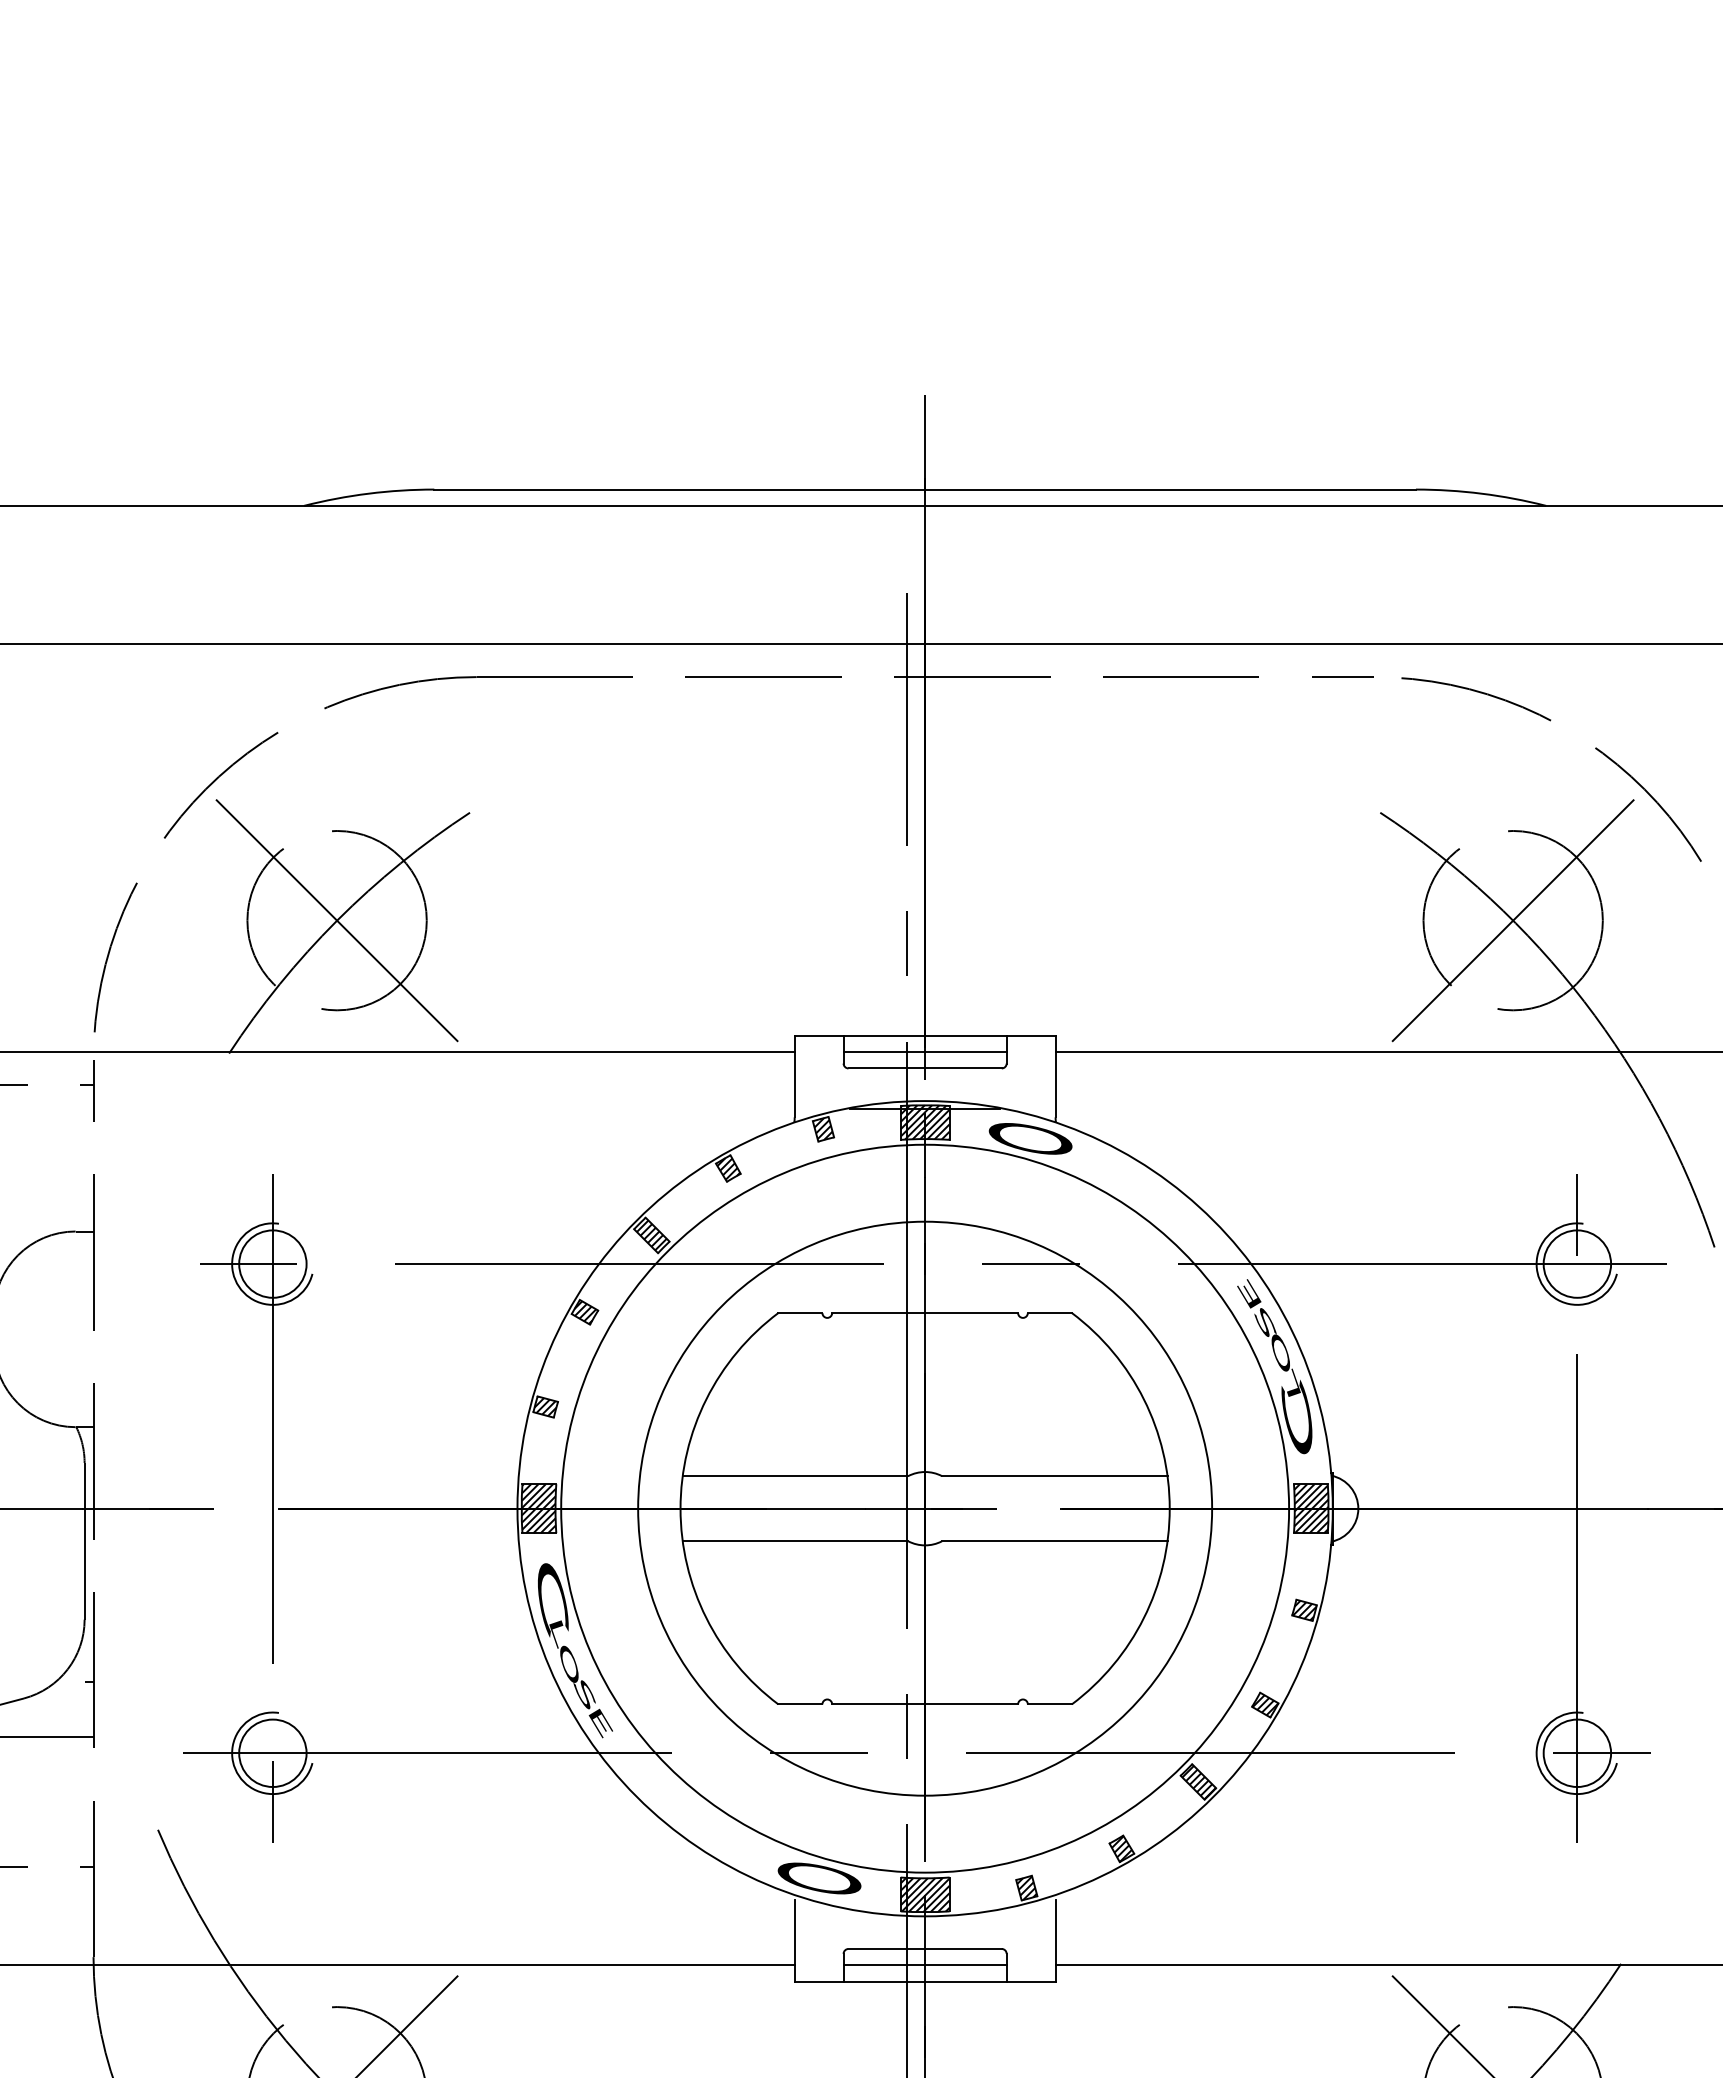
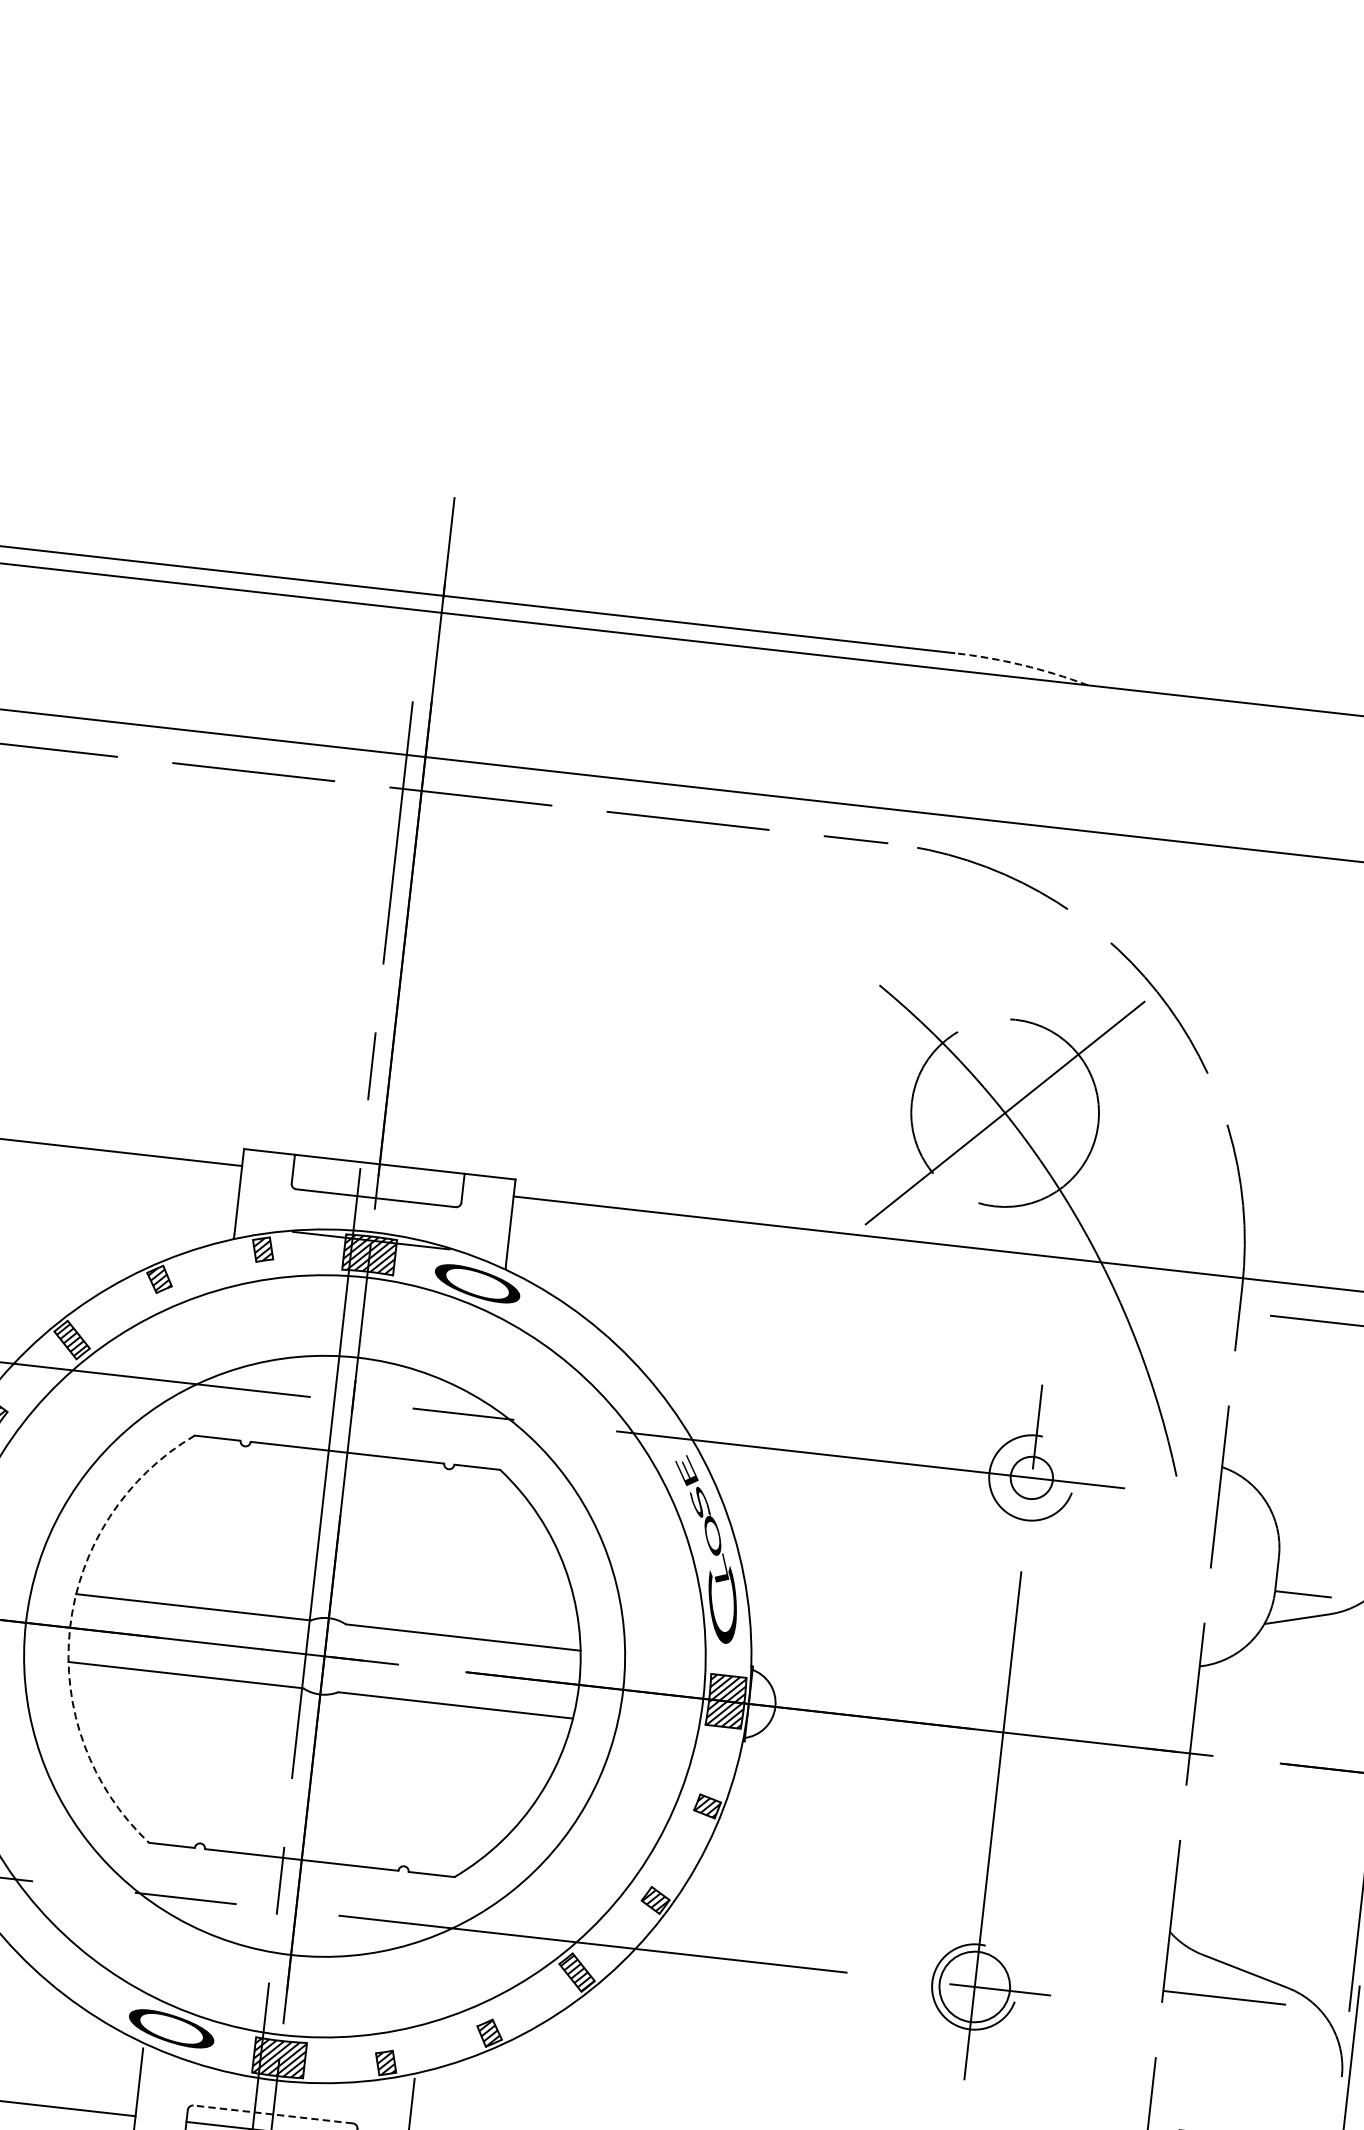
arc: (1481, 493) -> (1022, 664), solid -> dashed
line: (924, 1052) -> (377, 1181), removed
circle: (1577, 1263) -> (1032, 1477), size x0.6
arc: (680, 1508) -> (70, 1627), solid -> dashed
line: (925, 1948) -> (273, 2114), solid -> dashed

